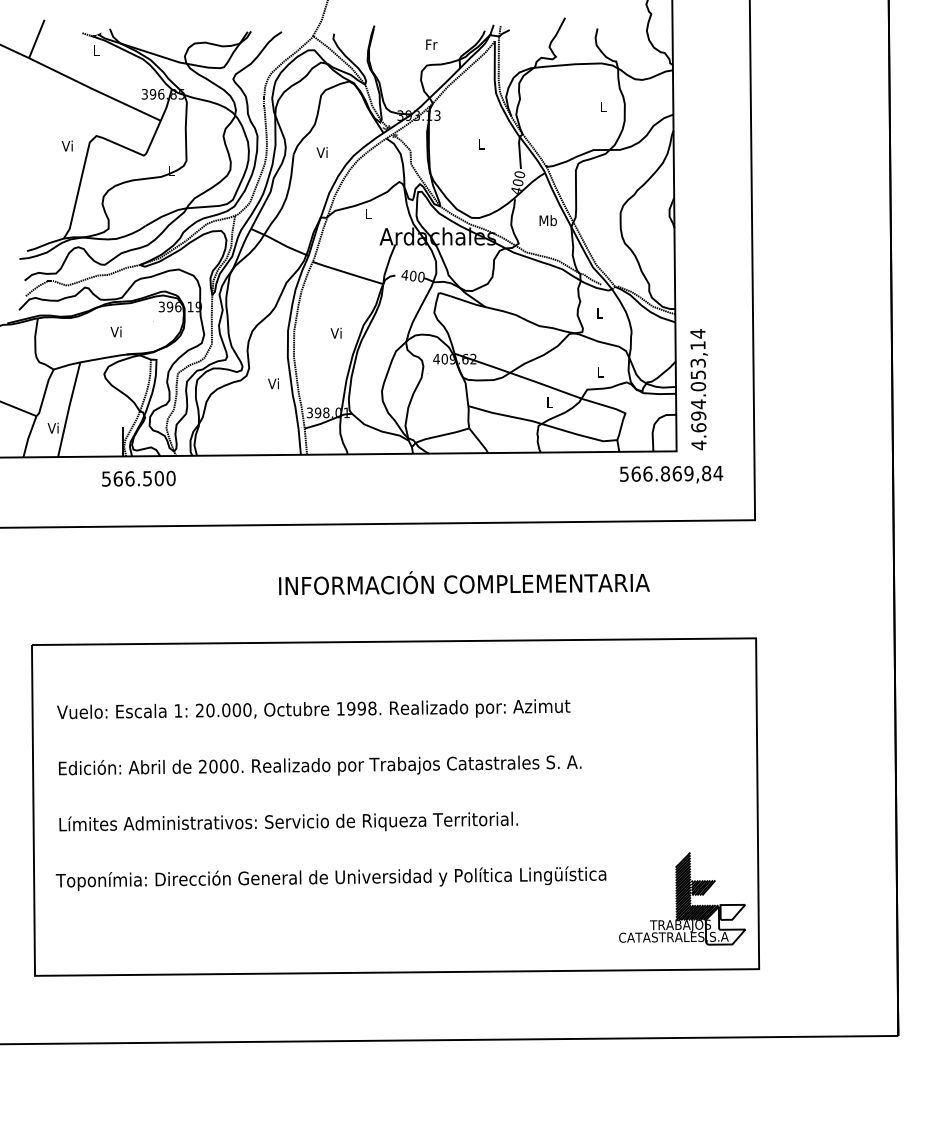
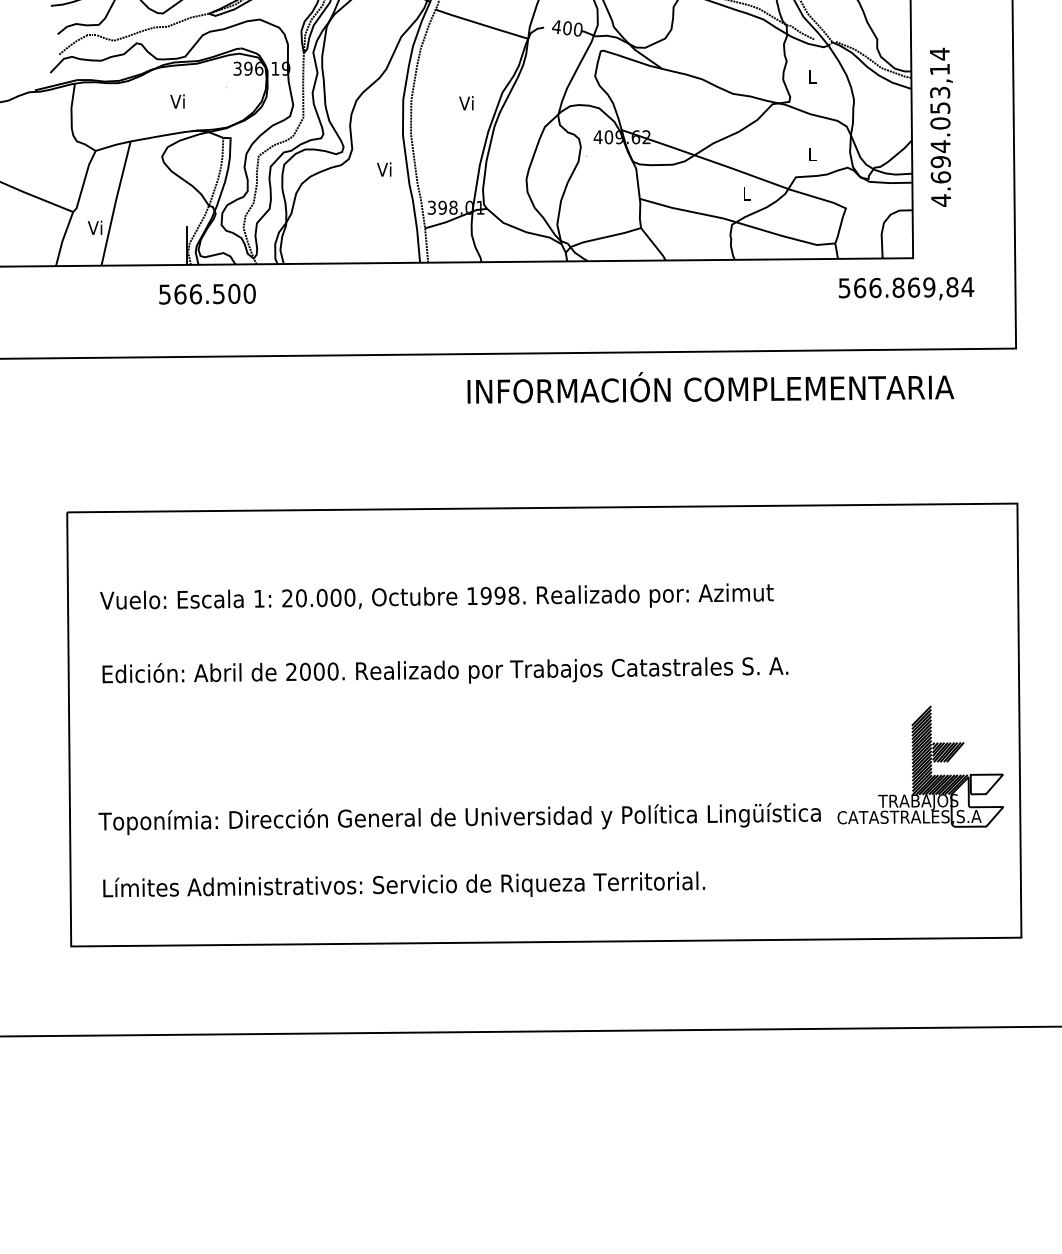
text: (698, 389) -> (940, 127), moved
text: (464, 583) -> (710, 388), moved
text: (288, 821) -> (403, 884), moved
part: (682, 898) -> (920, 766), moved

